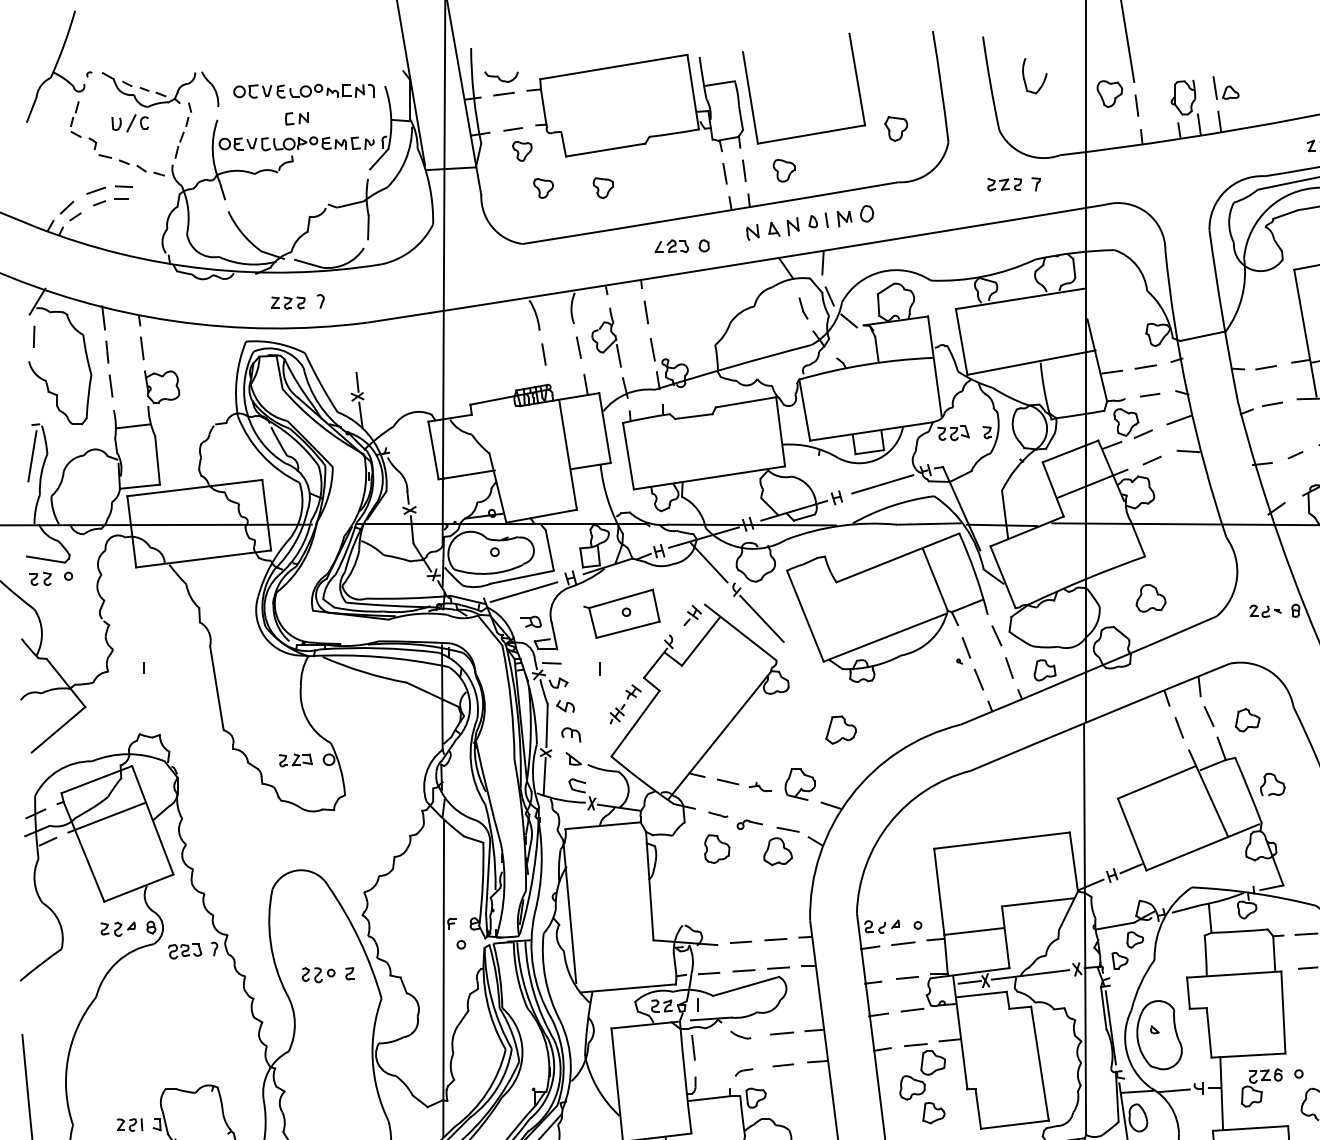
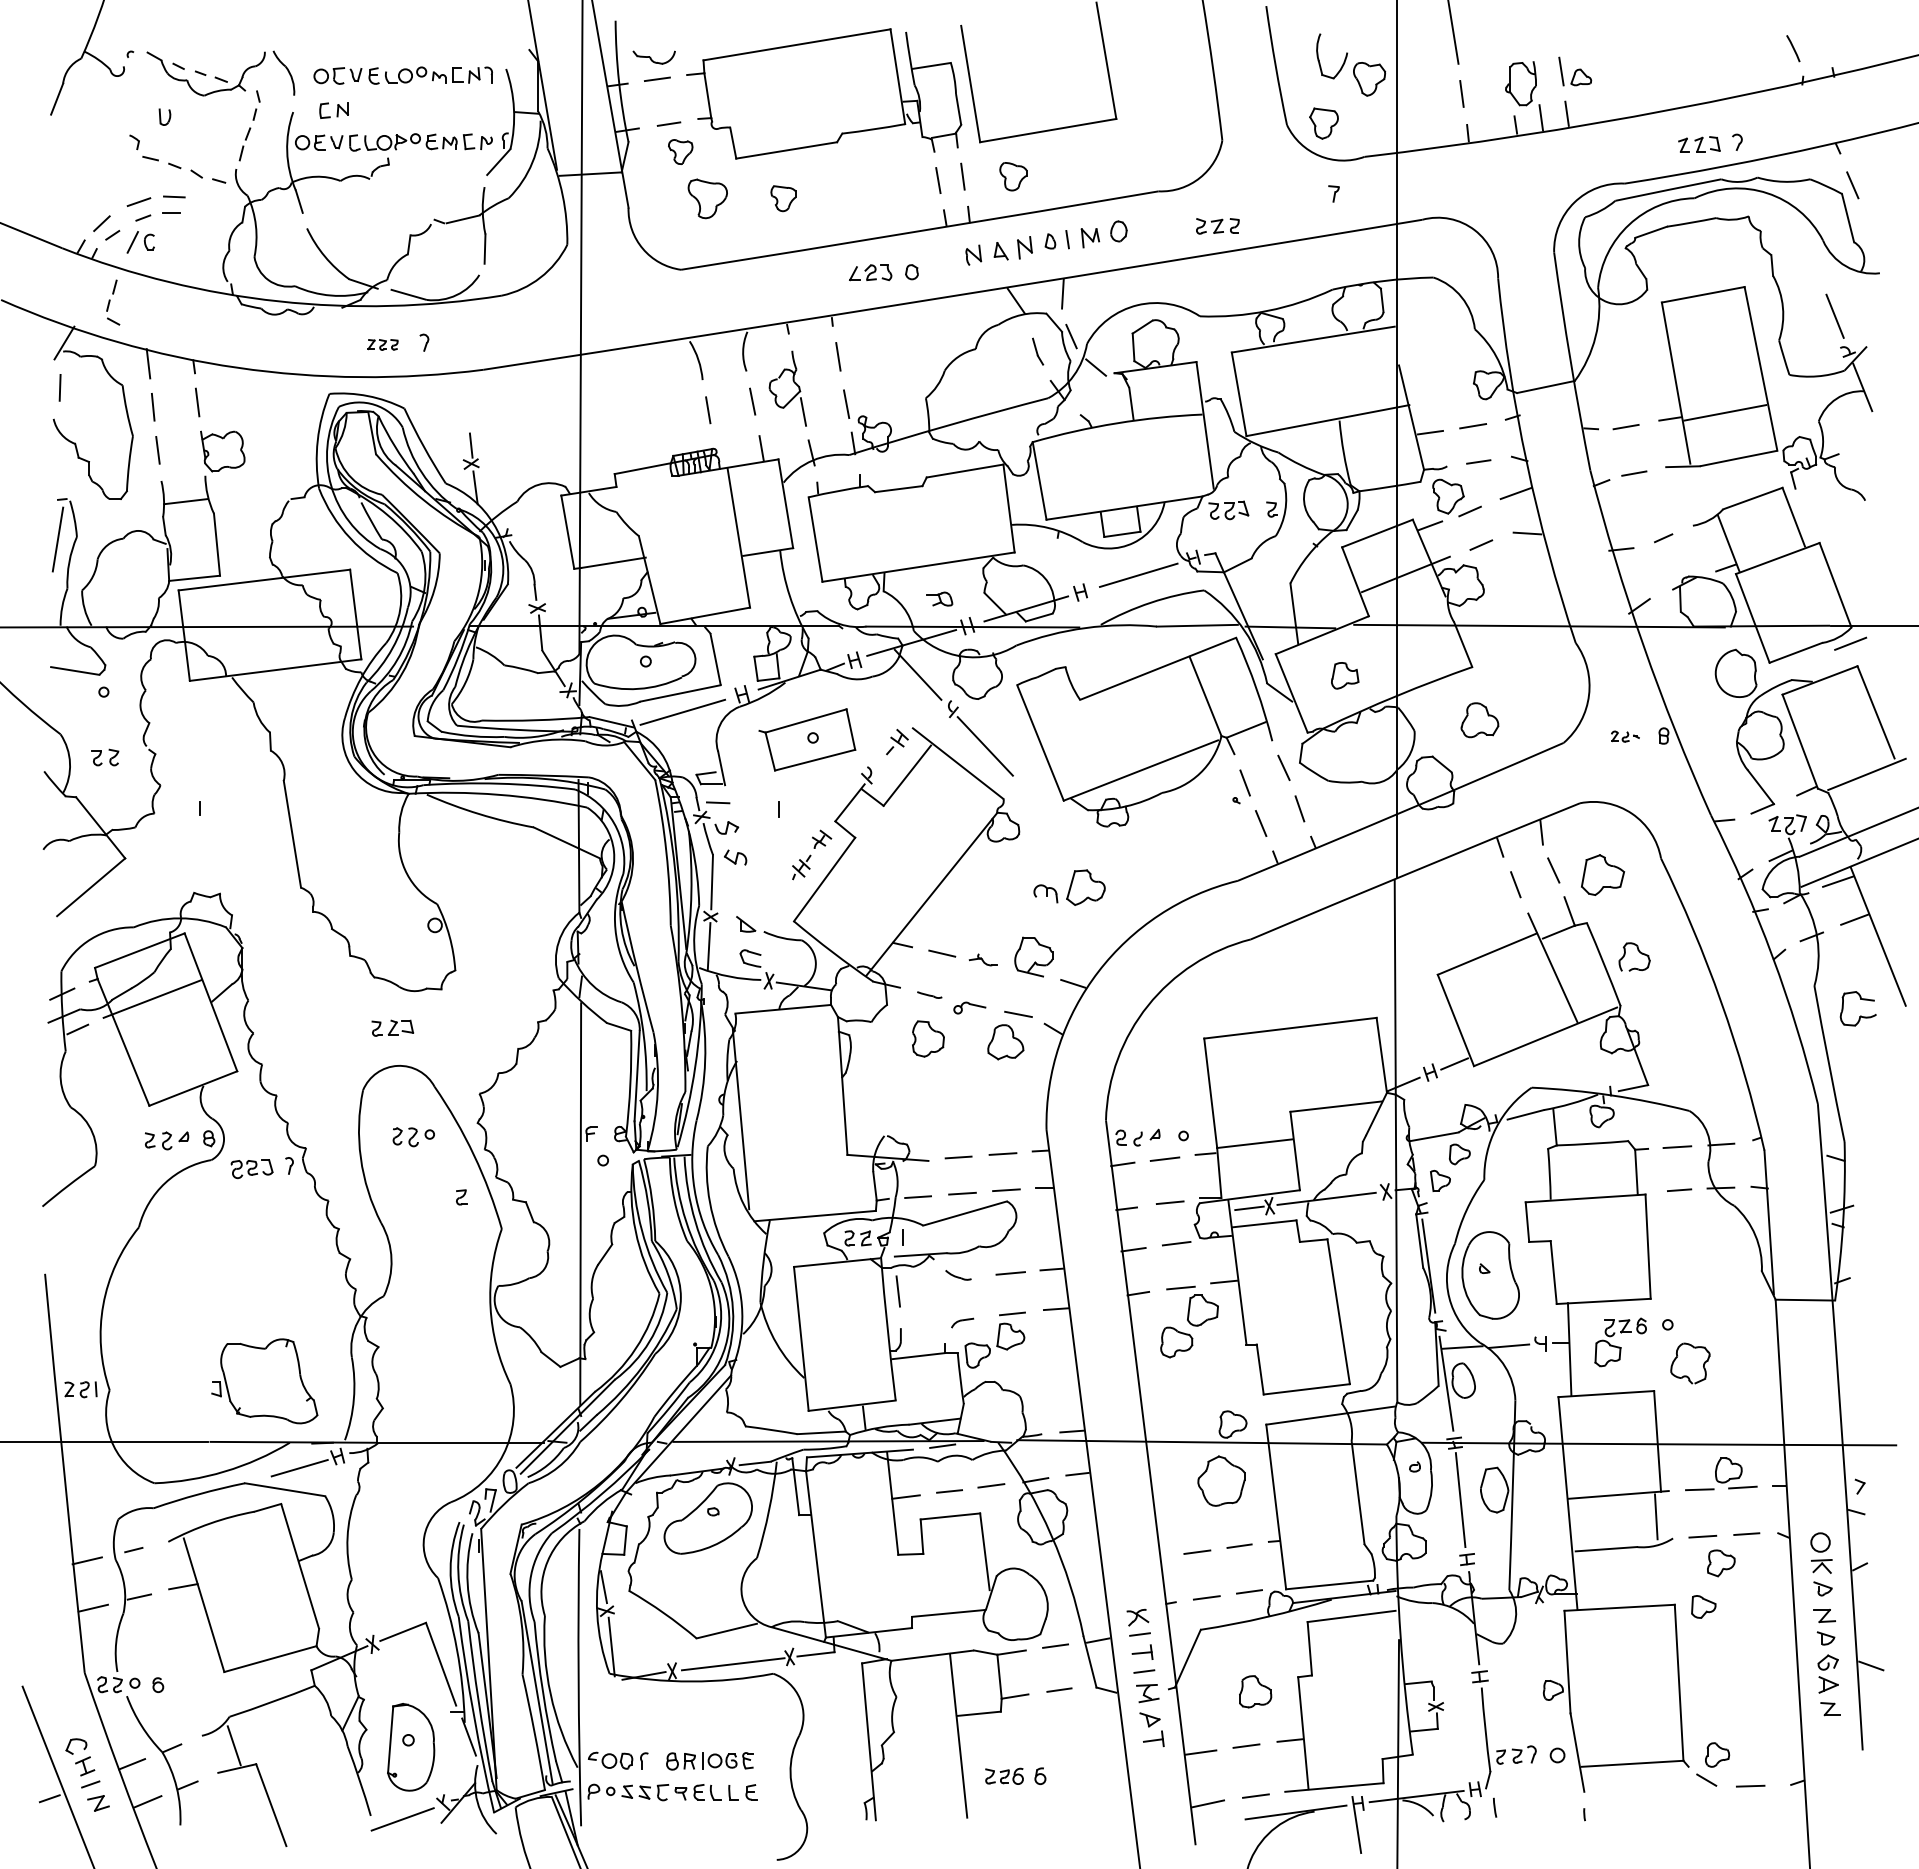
part: (1109, 94) -> (1369, 79), moved
part: (296, 118) -> (333, 110), moved
part: (76, 119) -> (113, 302), moved
part: (137, 123) -> (140, 242), moved
part: (895, 128) -> (1323, 123), moved
part: (1004, 184) -> (1217, 226), moved
part: (543, 188) -> (707, 199), size x1.6
part: (287, 302) -> (382, 344), size x0.7
part: (40, 578) -> (105, 757), moved
part: (1265, 611) -> (1625, 736), size x0.7
part: (530, 621) -> (939, 598), moved
part: (1045, 670) -> (1345, 675), moved
part: (1247, 720) -> (1602, 875), size x1.4
part: (570, 734) -> (1045, 893), moved
part: (295, 759) -> (392, 1027), moved
part: (318, 975) -> (413, 1137), moved
part: (933, 1113) -> (1010, 1336), moved
part: (129, 1124) -> (80, 1389), moved

